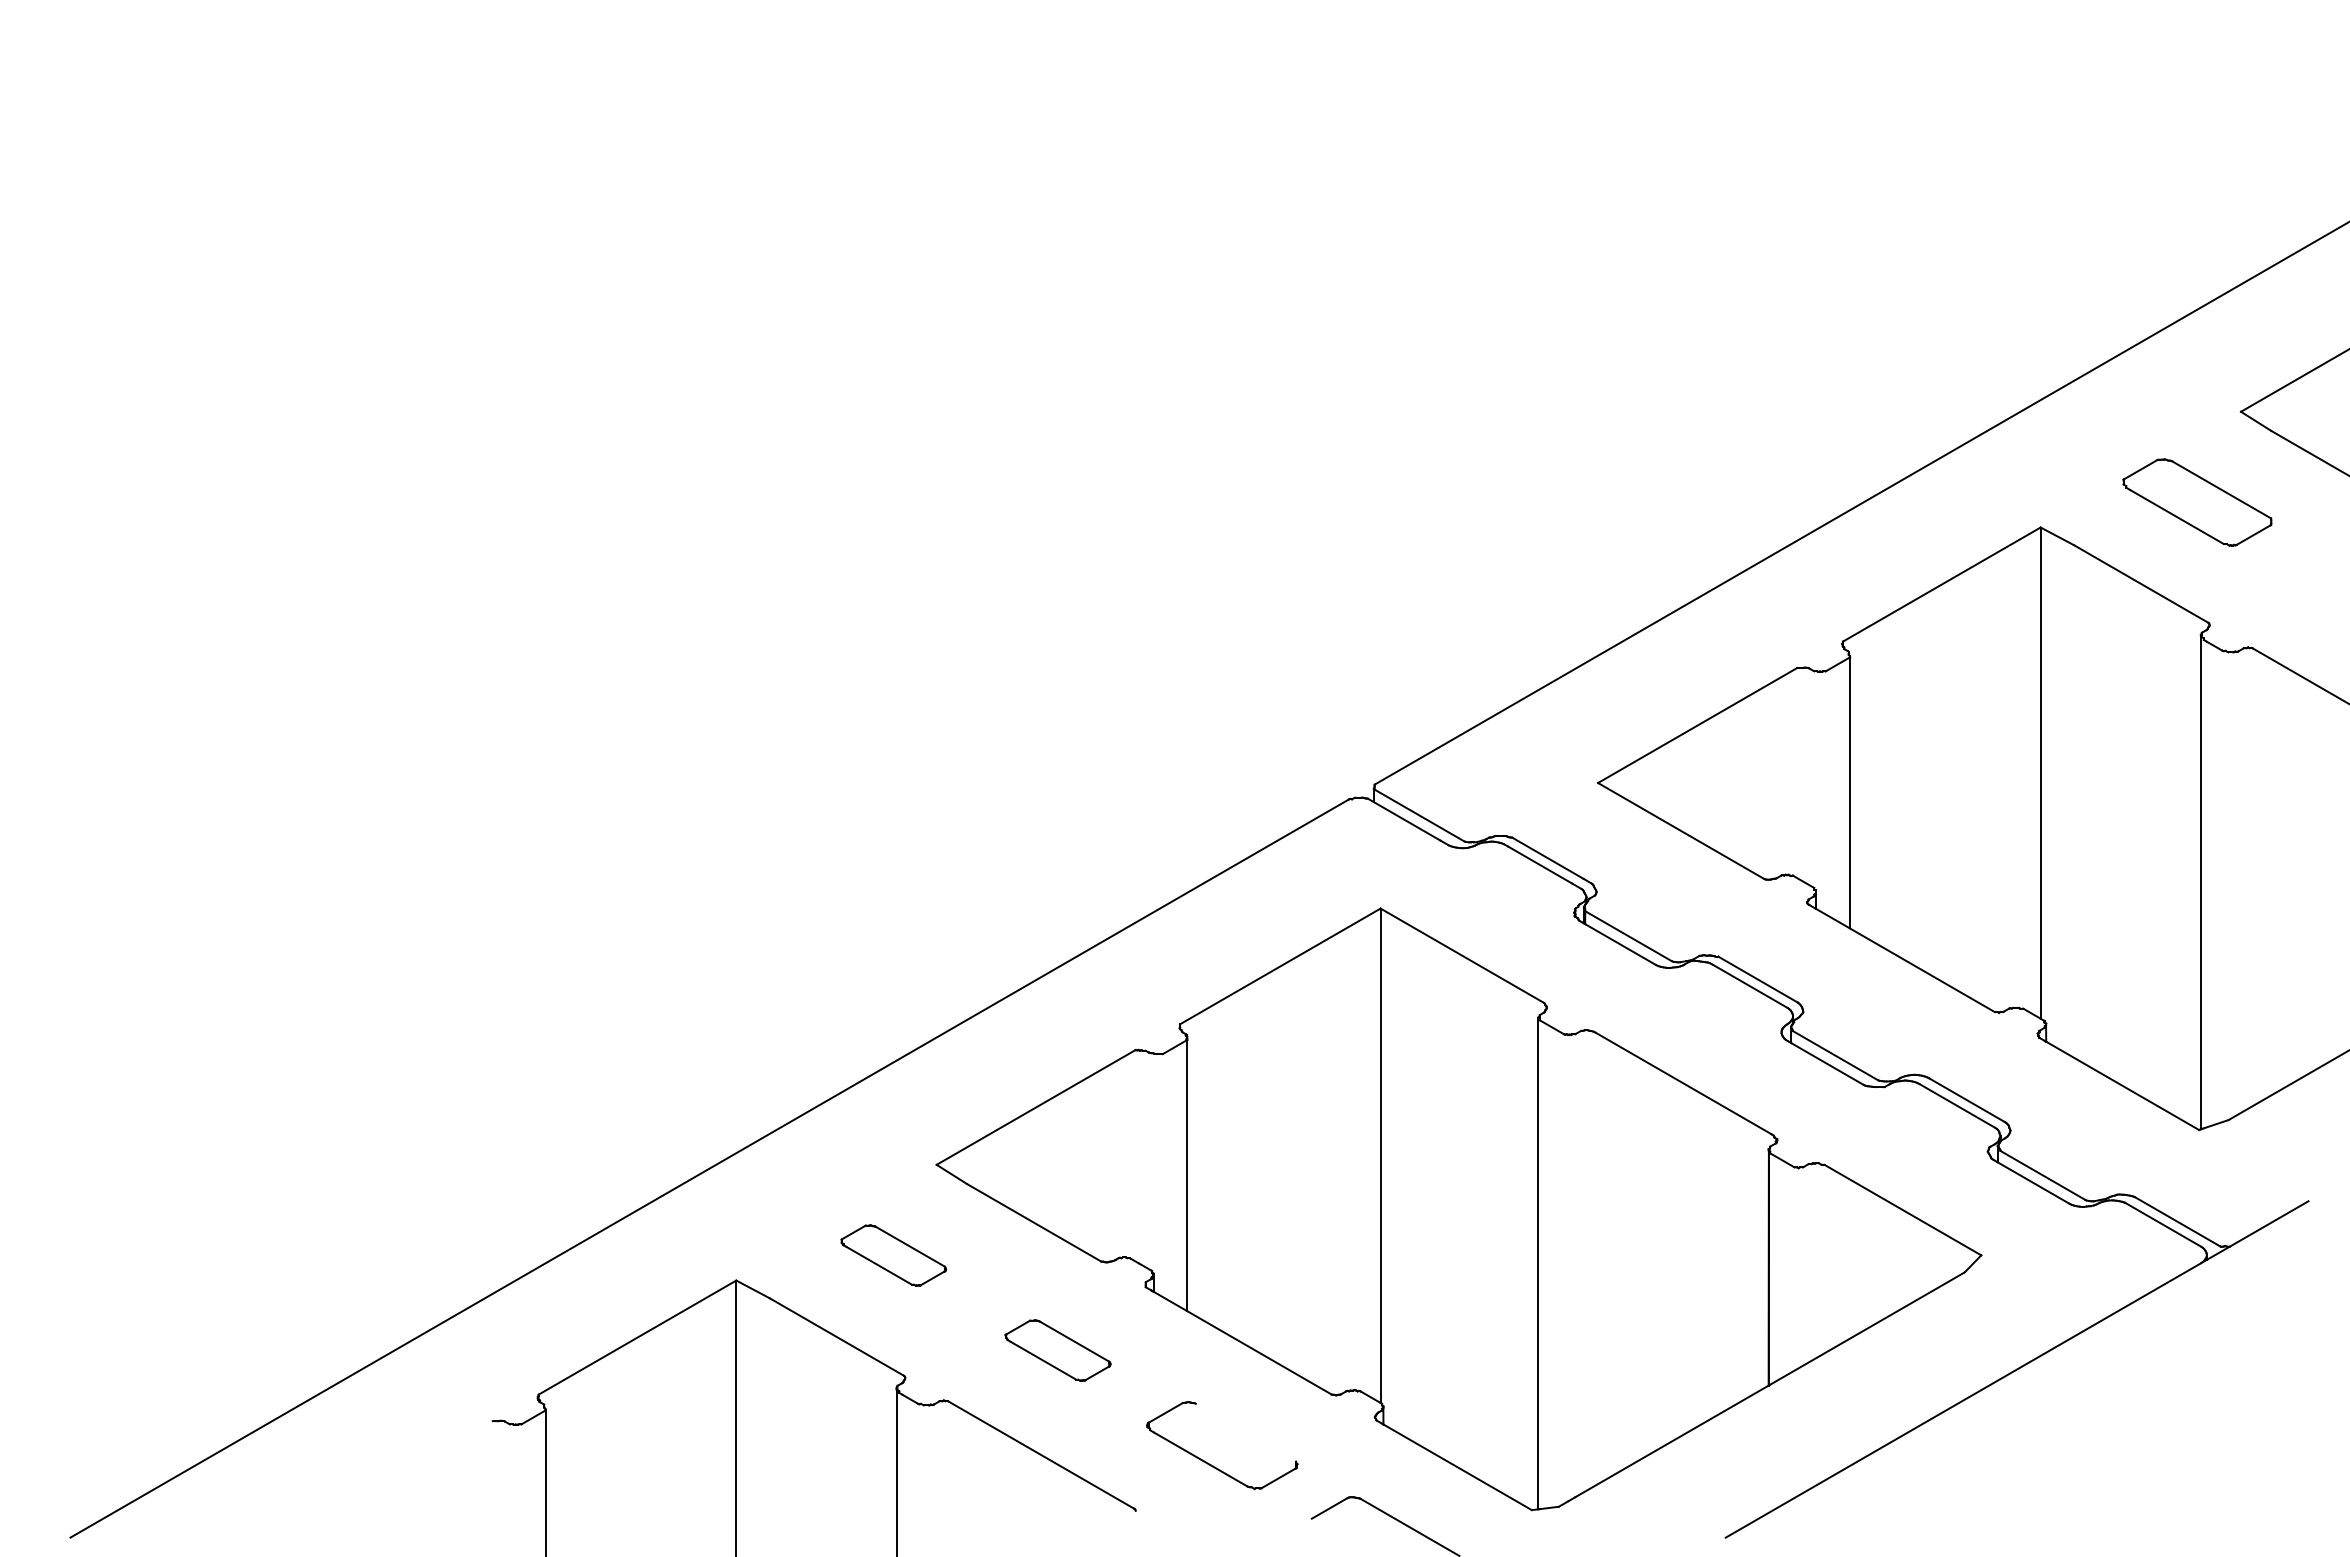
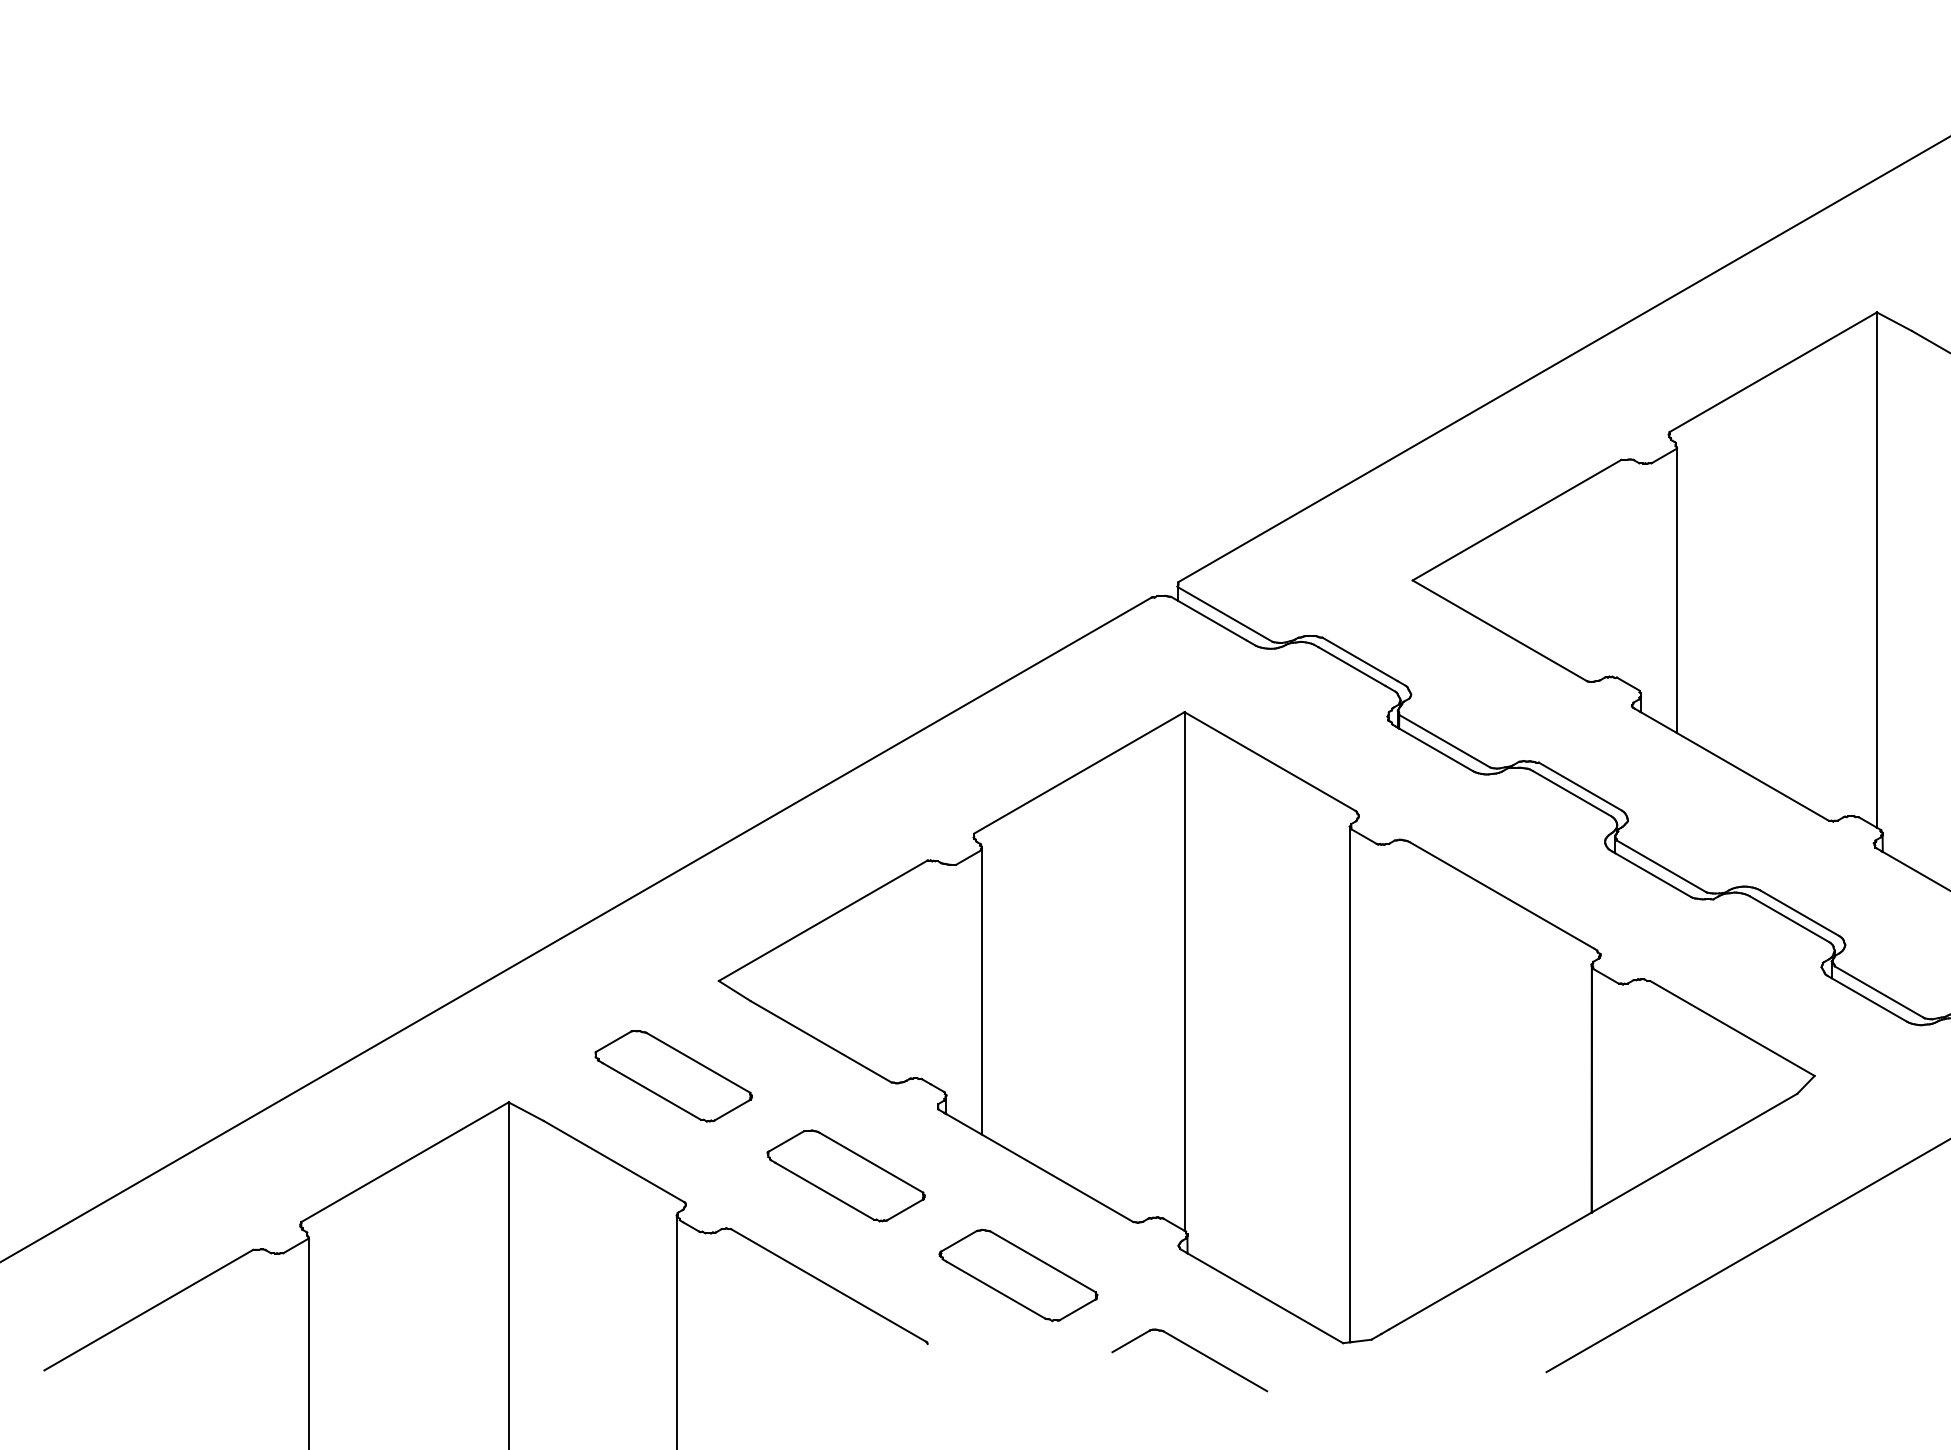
part: (893, 1255) -> (673, 1076), size x1.43
part: (1057, 1350) -> (845, 1175), size x1.43
line: (1245, 1432) -> (1042, 1261), added
line: (392, 1478) -> (148, 1310), added

